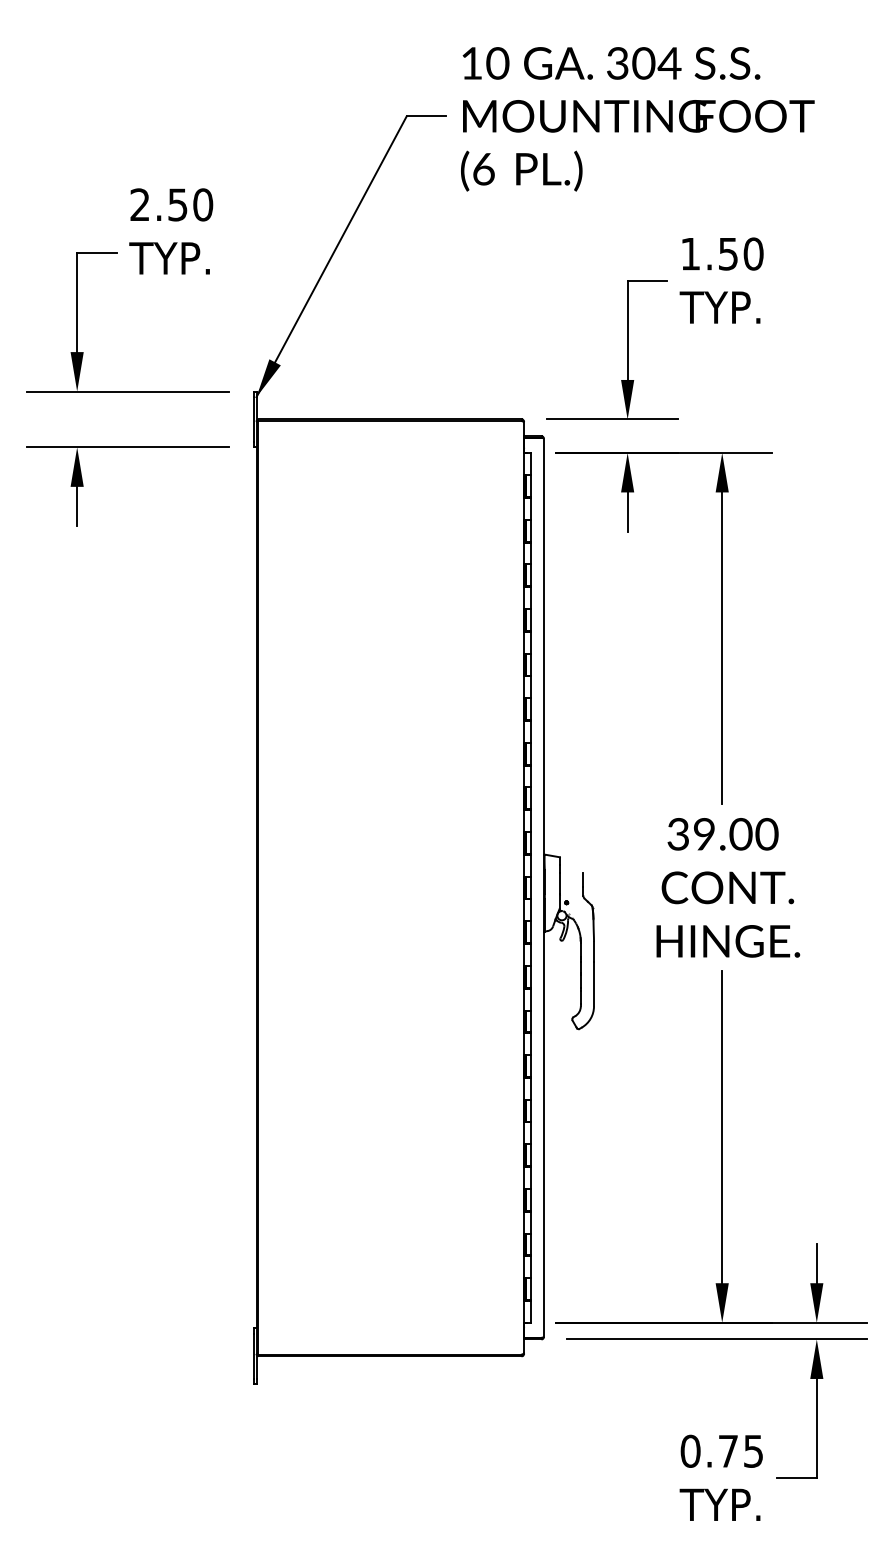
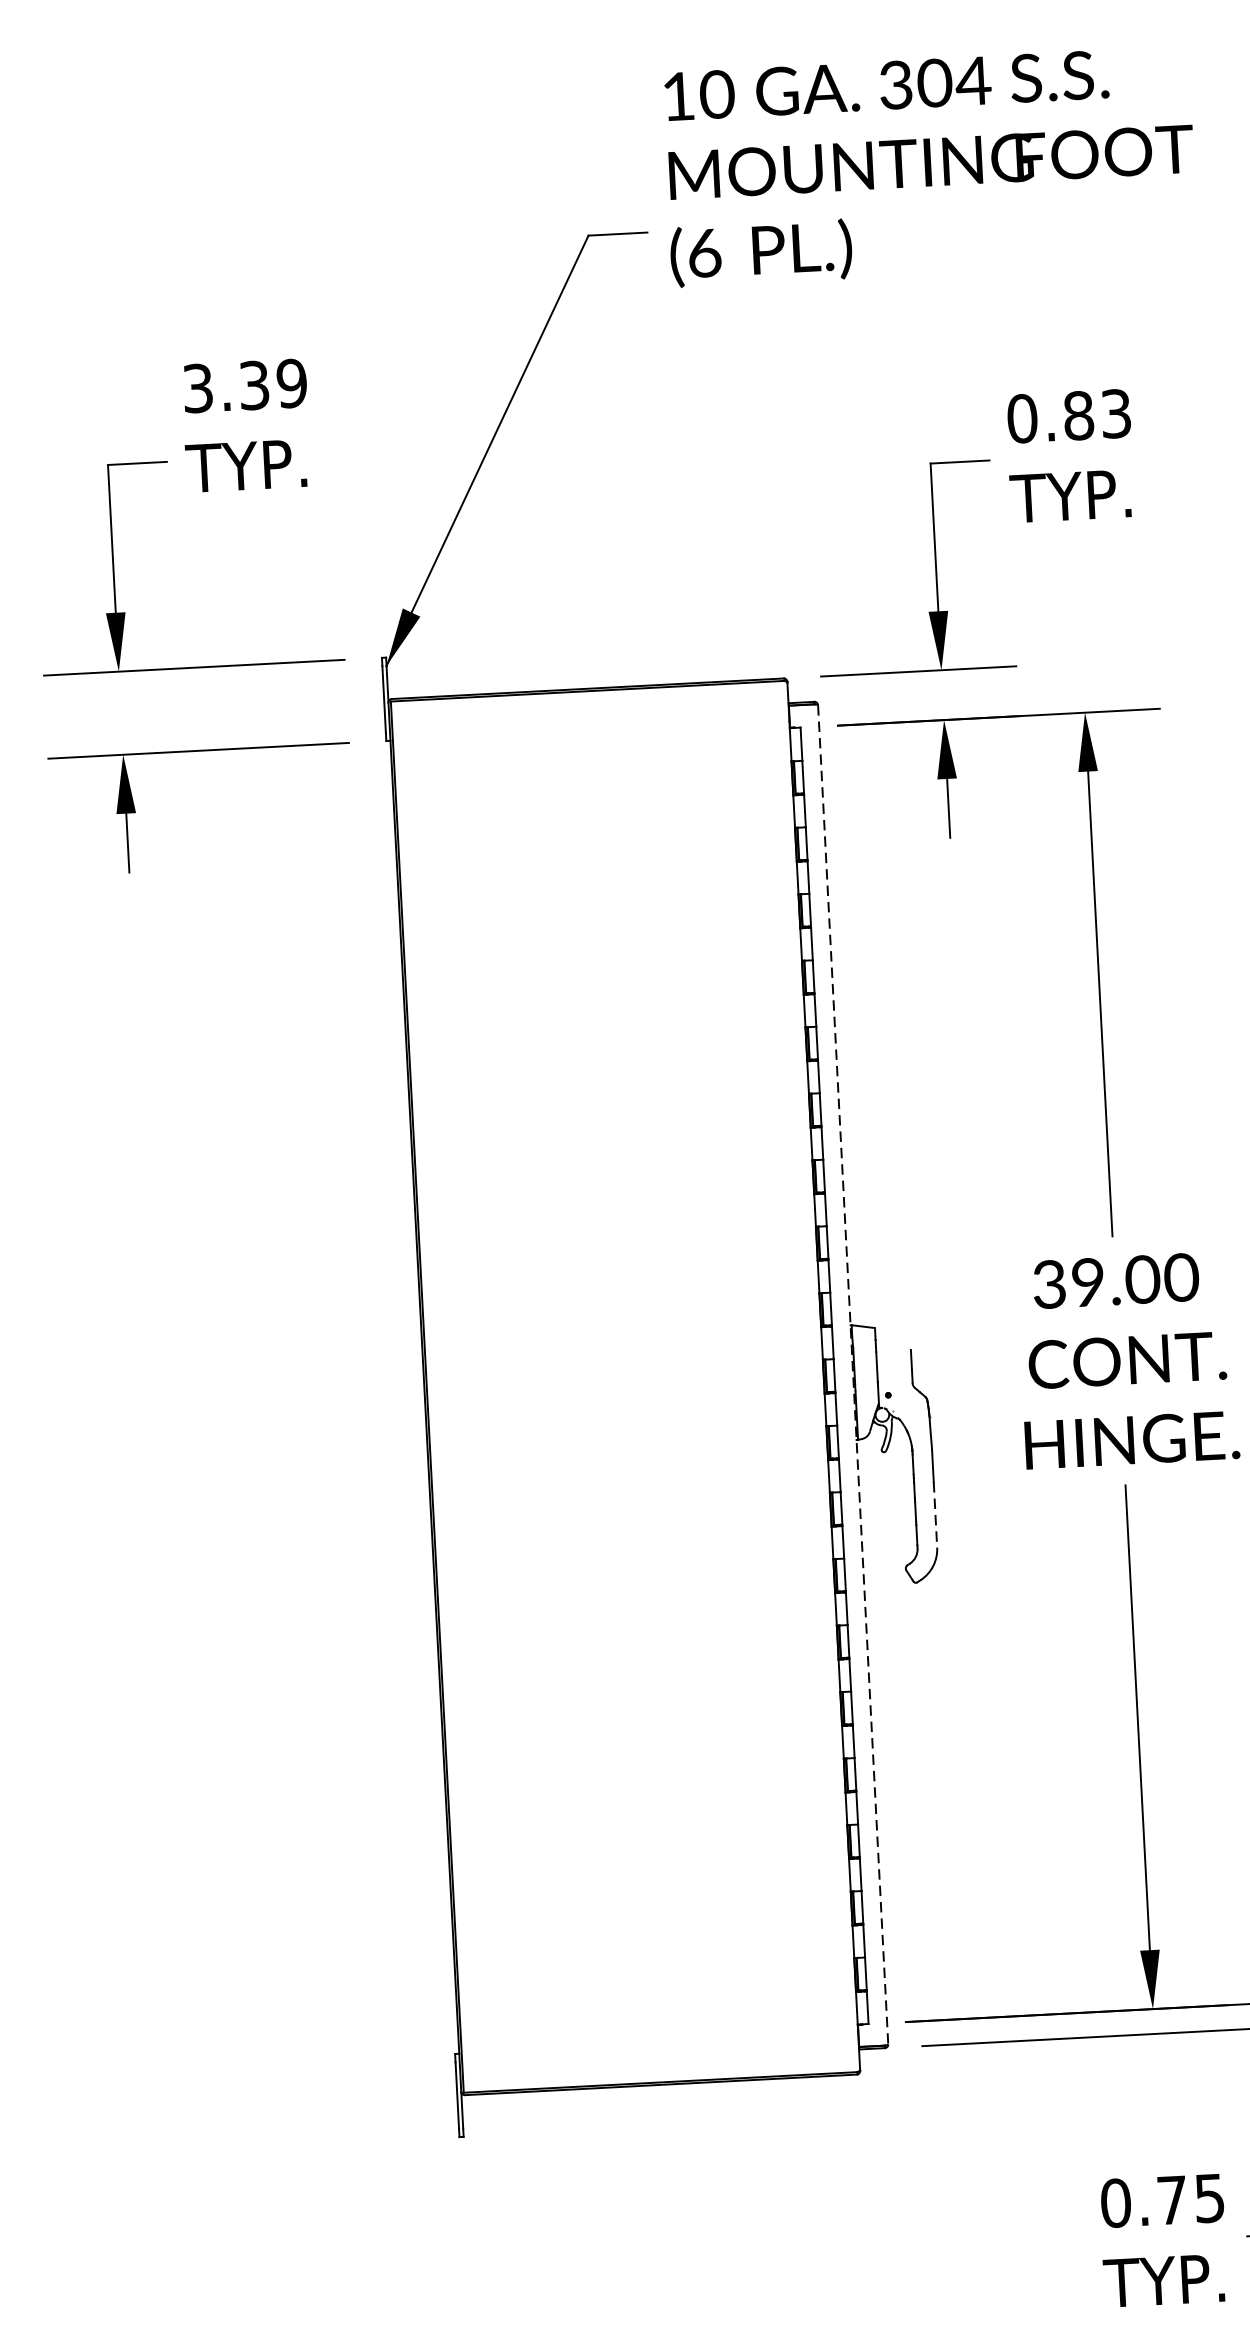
text: (637, 119) -> (929, 167), moved
text: (171, 204) -> (244, 385), 2.50 -> 3.39
text: (721, 253) -> (1068, 415), 1.50 -> 0.83
line: (543, 888) -> (852, 1375), solid -> dashed
line: (594, 984) -> (936, 1514), solid -> dashed

